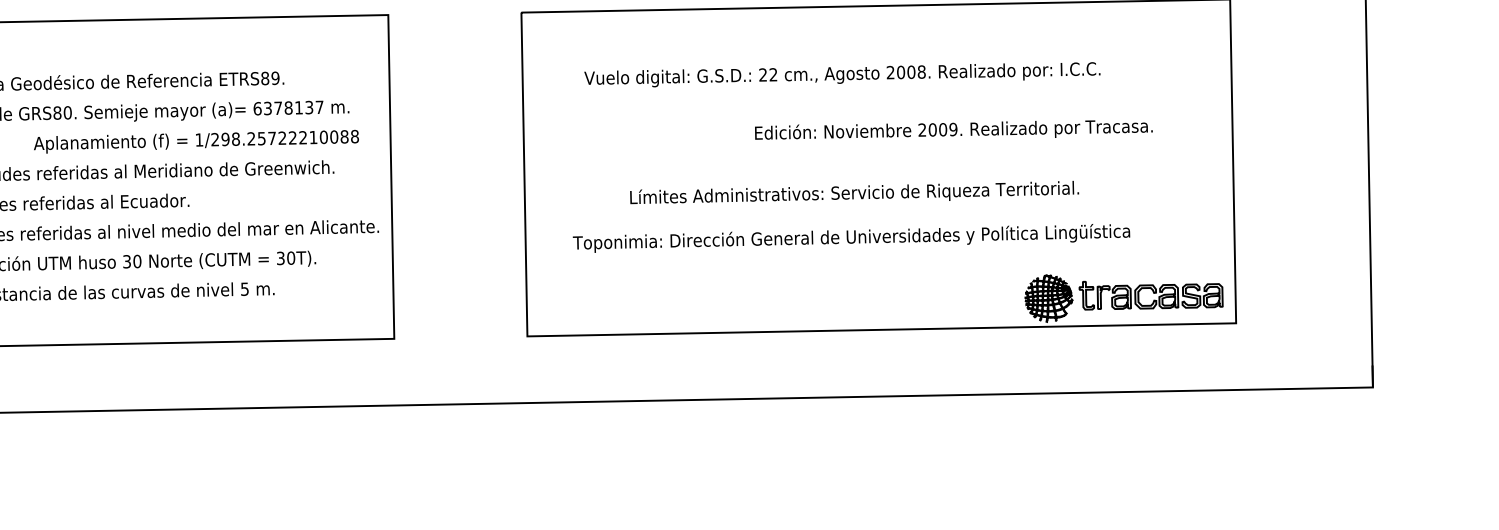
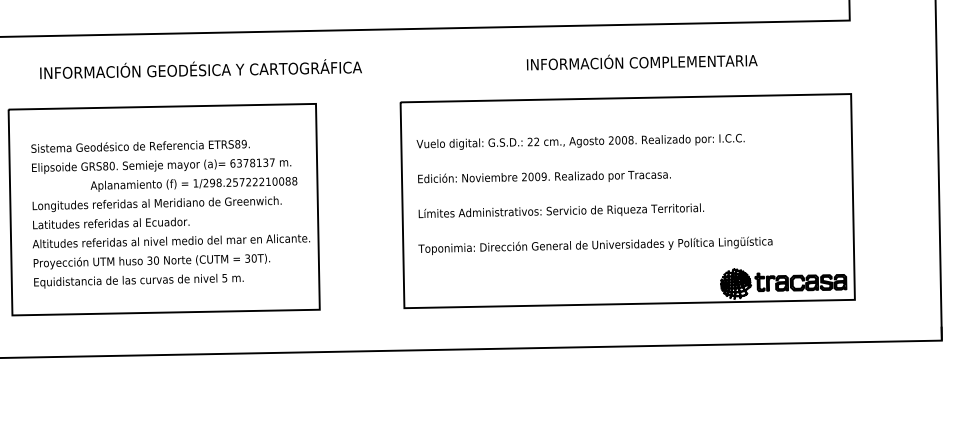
text: (842, 74) -> (580, 141), moved
text: (953, 129) -> (544, 176), moved
text: (853, 192) -> (560, 210), moved
text: (851, 237) -> (595, 245), moved

